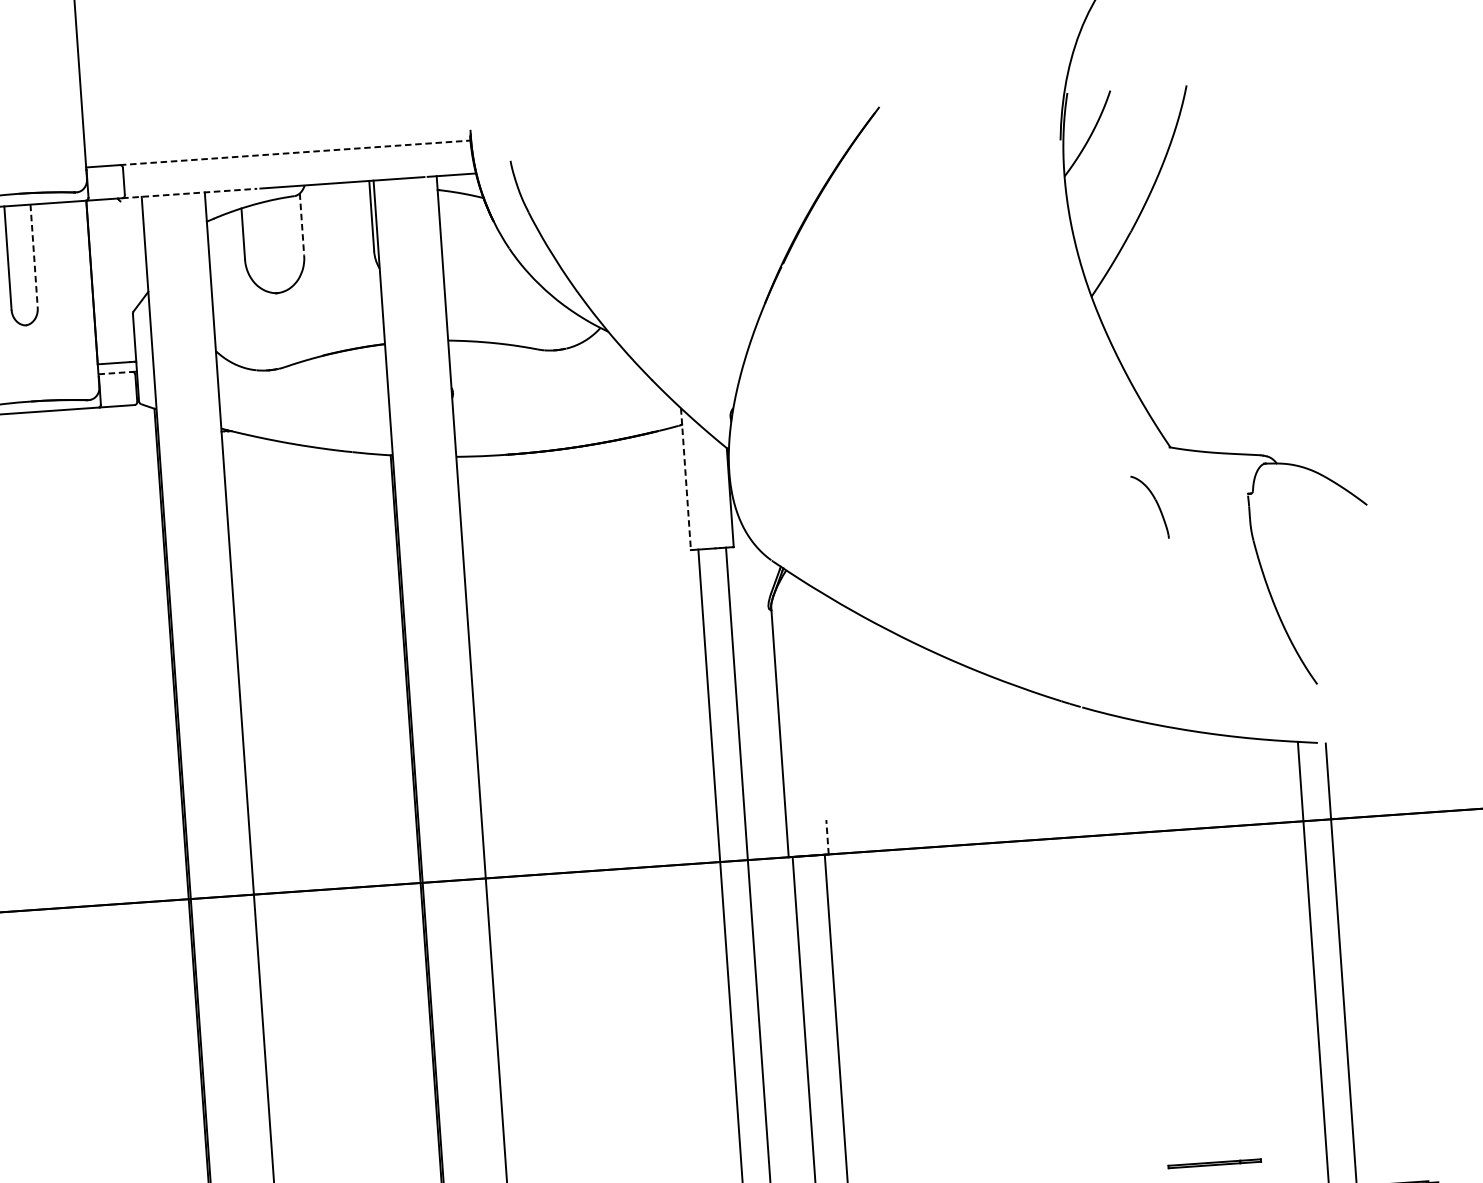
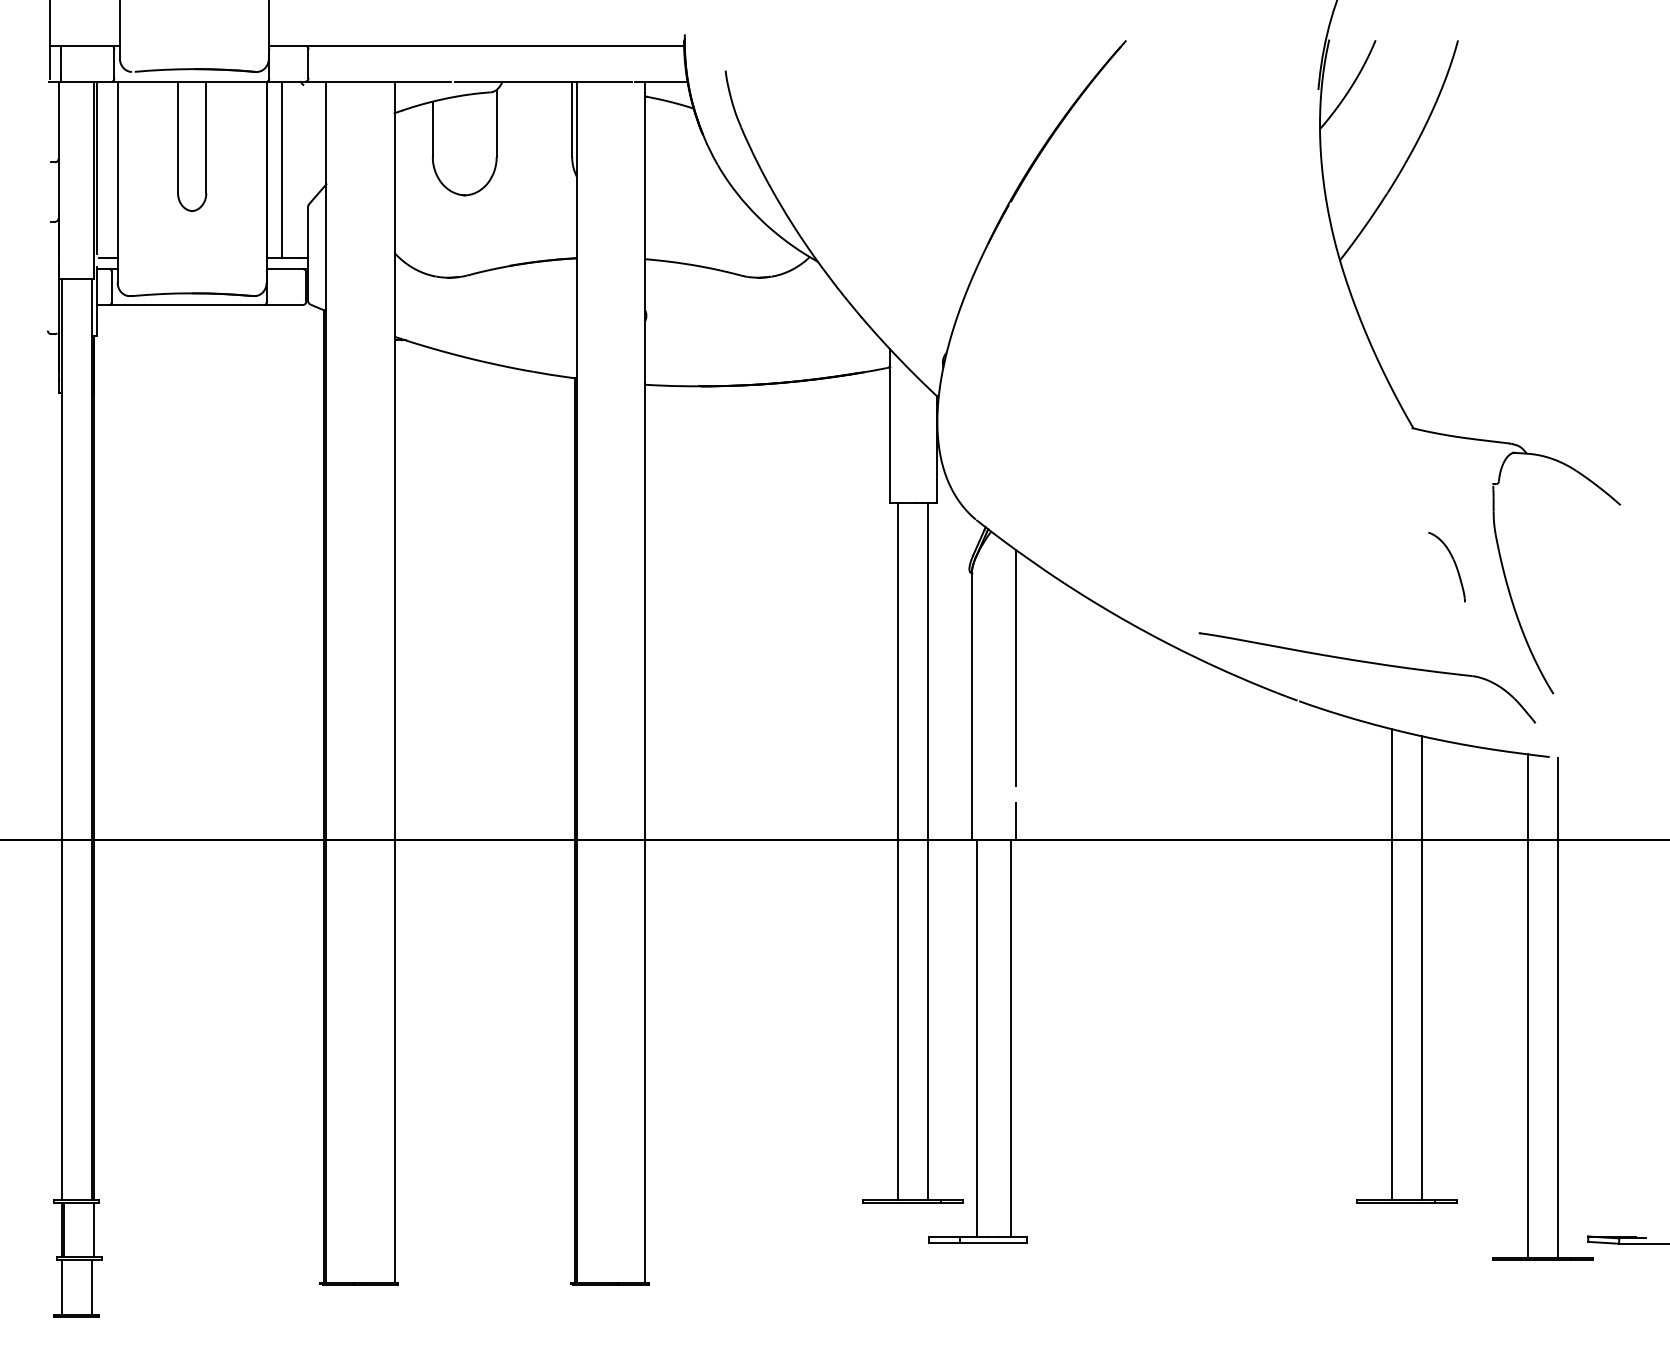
line: (295, 152) -> (495, 45), dashed -> solid
line: (189, 193) -> (378, 81), dashed -> solid
line: (301, 224) -> (496, 123), dashed -> solid
line: (34, 256) -> (206, 137), dashed -> solid
line: (105, 281) -> (281, 169), added
line: (115, 373) -> (285, 269), dashed -> solid
line: (686, 479) -> (890, 426), dashed -> solid
part: (1156, 504) -> (1454, 564), moved
part: (1143, 668) -> (1367, 663), added
line: (817, 694) -> (1015, 667), added
line: (827, 837) -> (1015, 821), dashed -> solid
line: (1185, 945) -> (1392, 964), added
line: (1213, 946) -> (1422, 968), added

